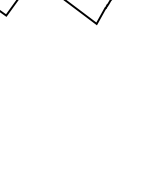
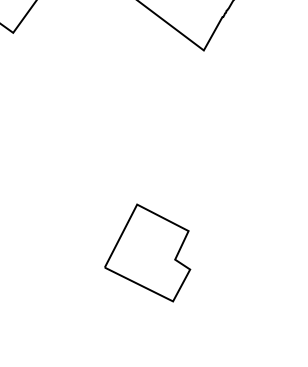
part: (70, 119) -> (148, 252), added

